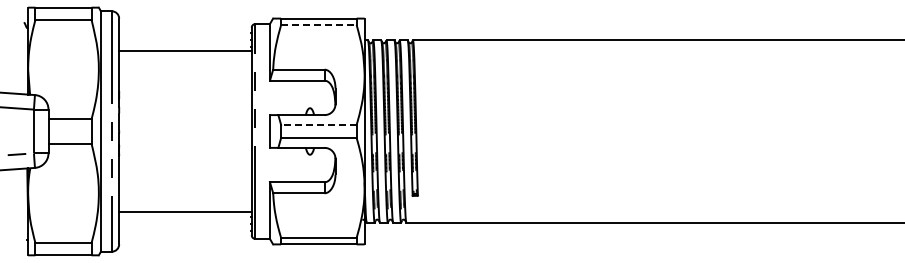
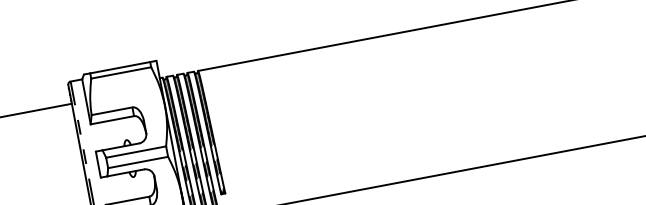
line: (318, 25) -> (120, 73), dashed -> solid
line: (318, 124) -> (135, 151), dashed -> solid

